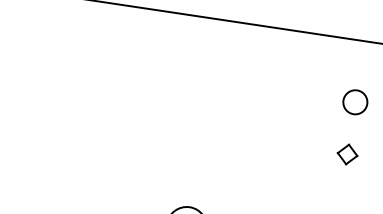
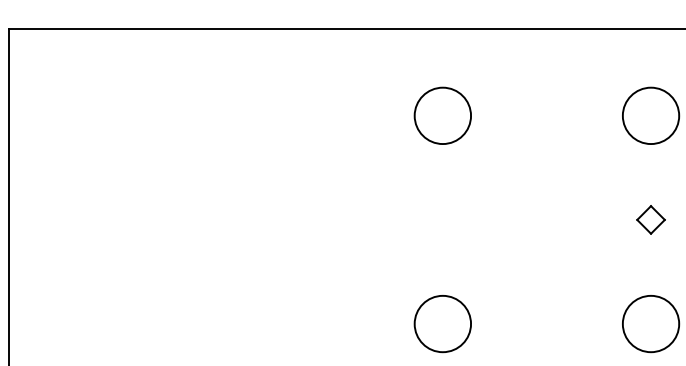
circle: (208, 80) -> (442, 115), added
circle: (355, 102) -> (650, 115), size x1.67
part: (347, 154) -> (650, 219), moved

